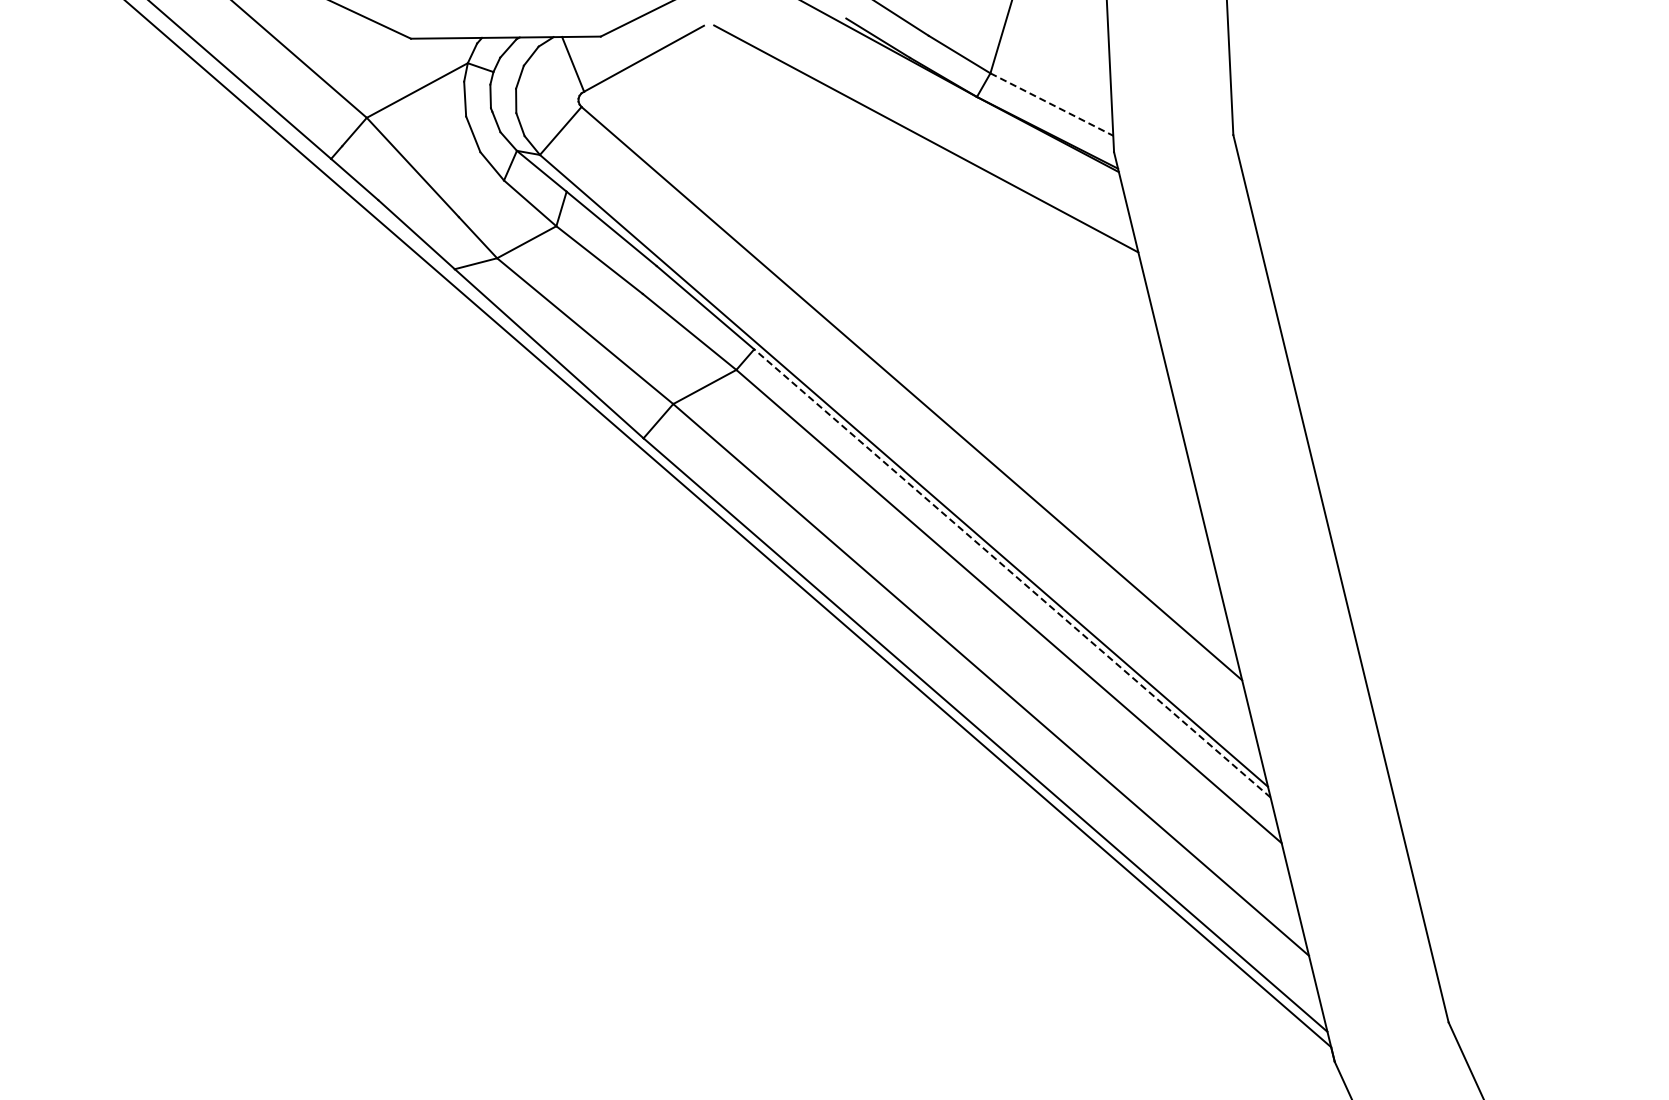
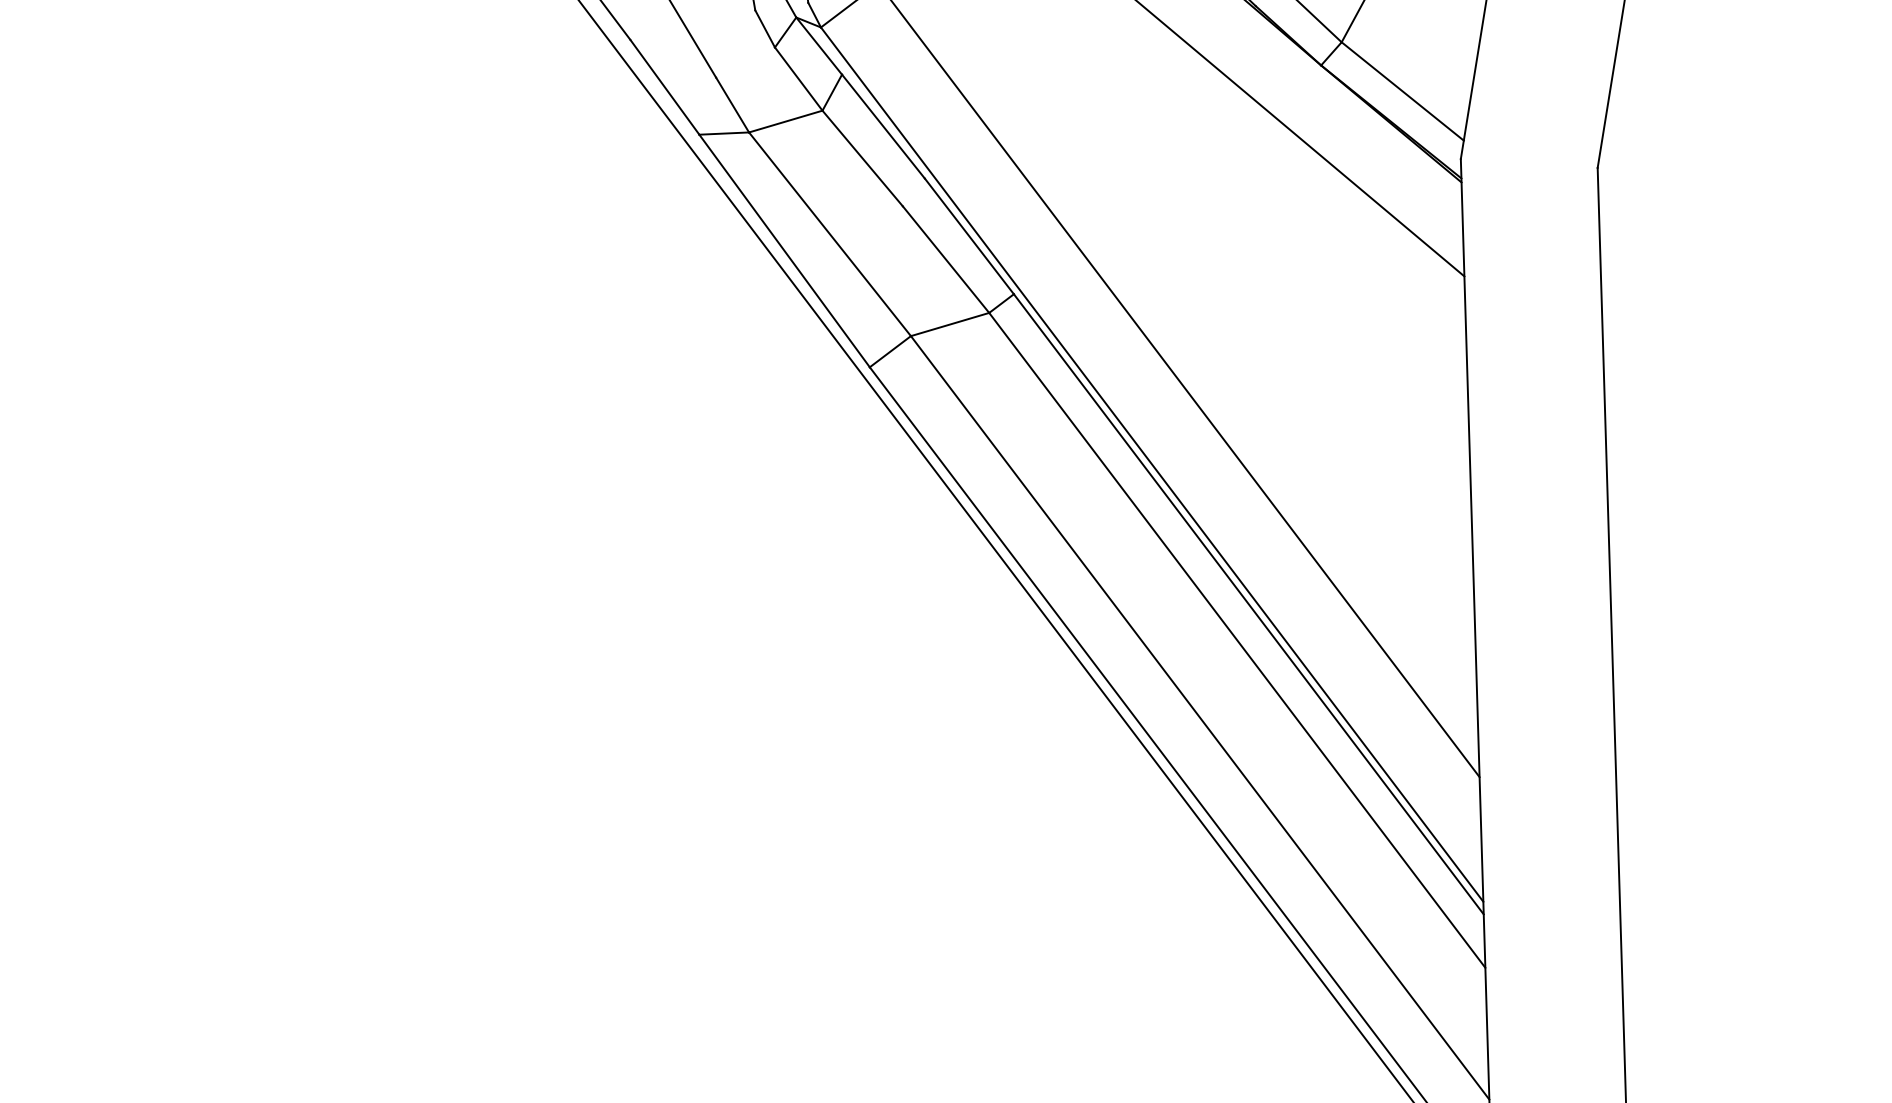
line: (1051, 104) -> (1402, 91), dashed -> solid
line: (1012, 573) -> (1248, 604), dashed -> solid

